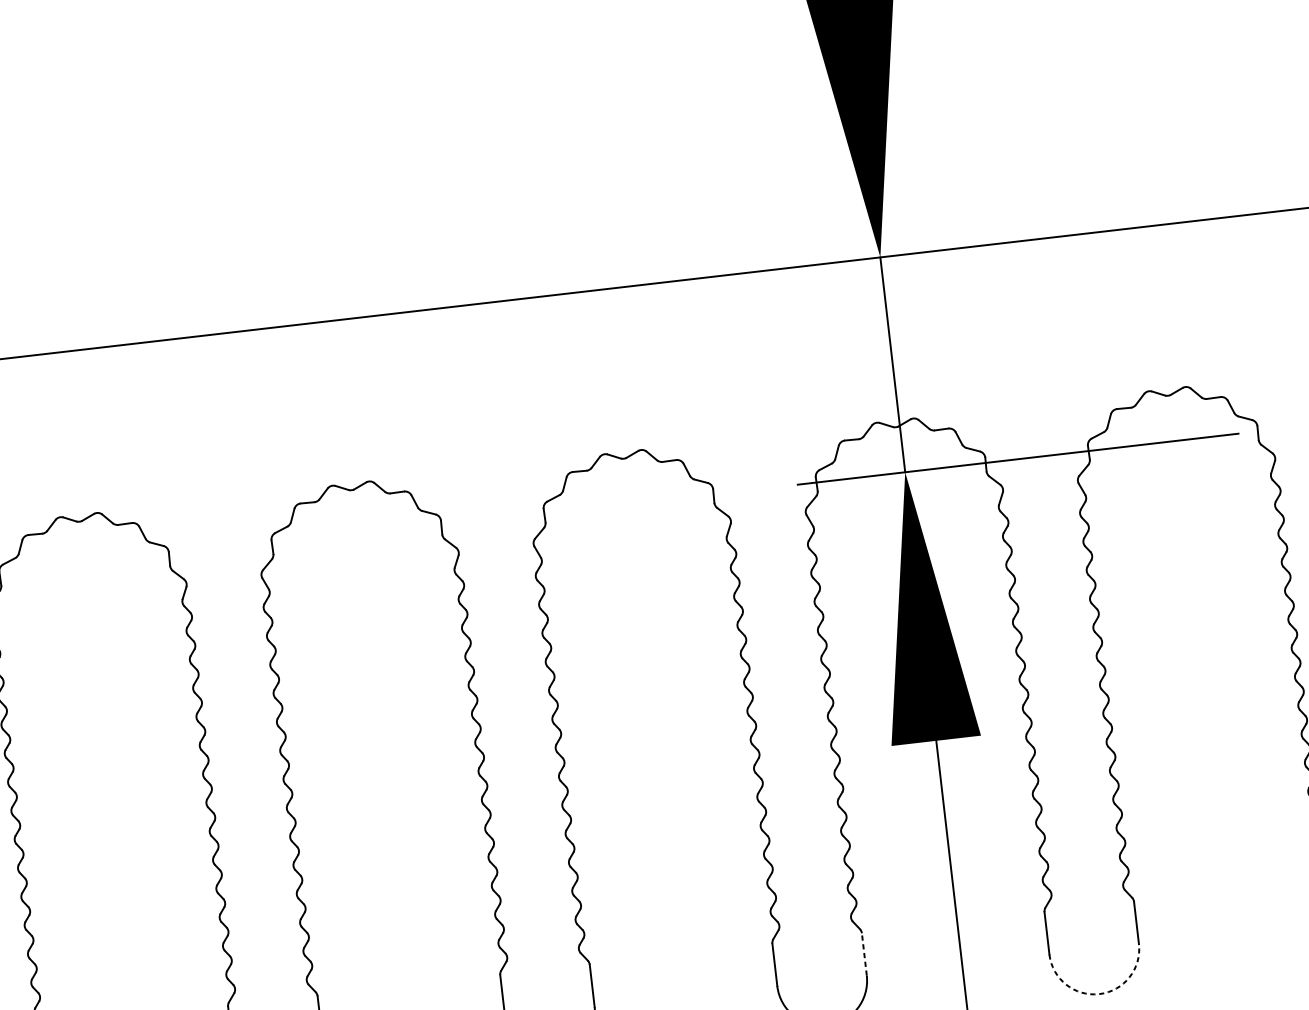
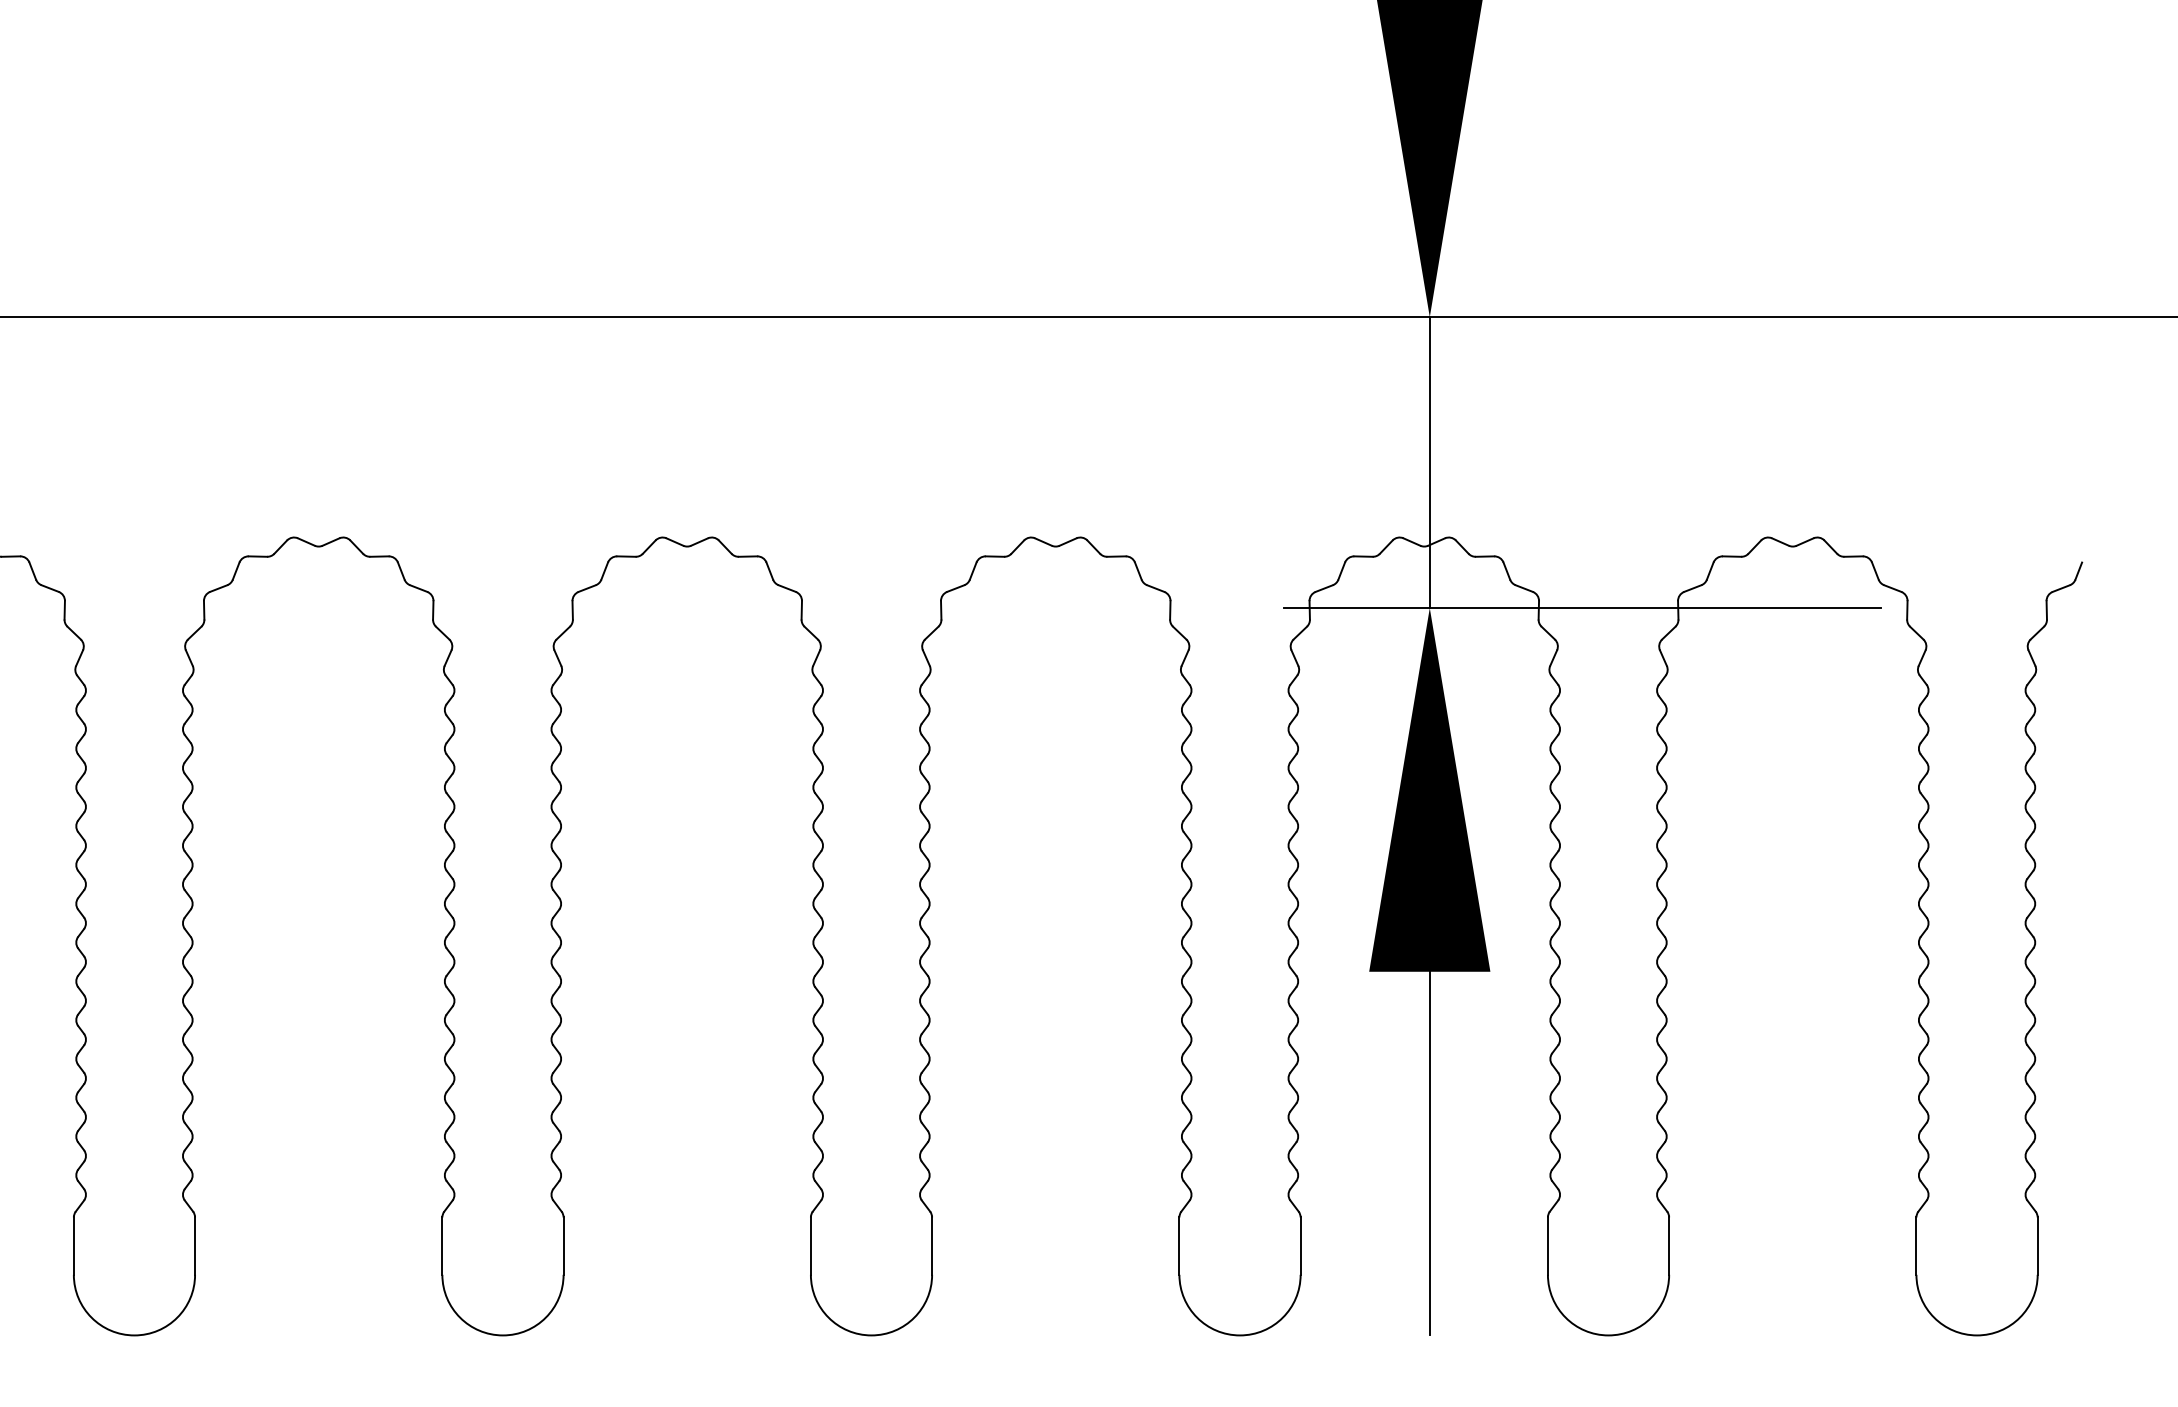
line: (864, 954) -> (1300, 1246), dashed -> solid
arc: (1099, 994) -> (1608, 1335), dashed -> solid

